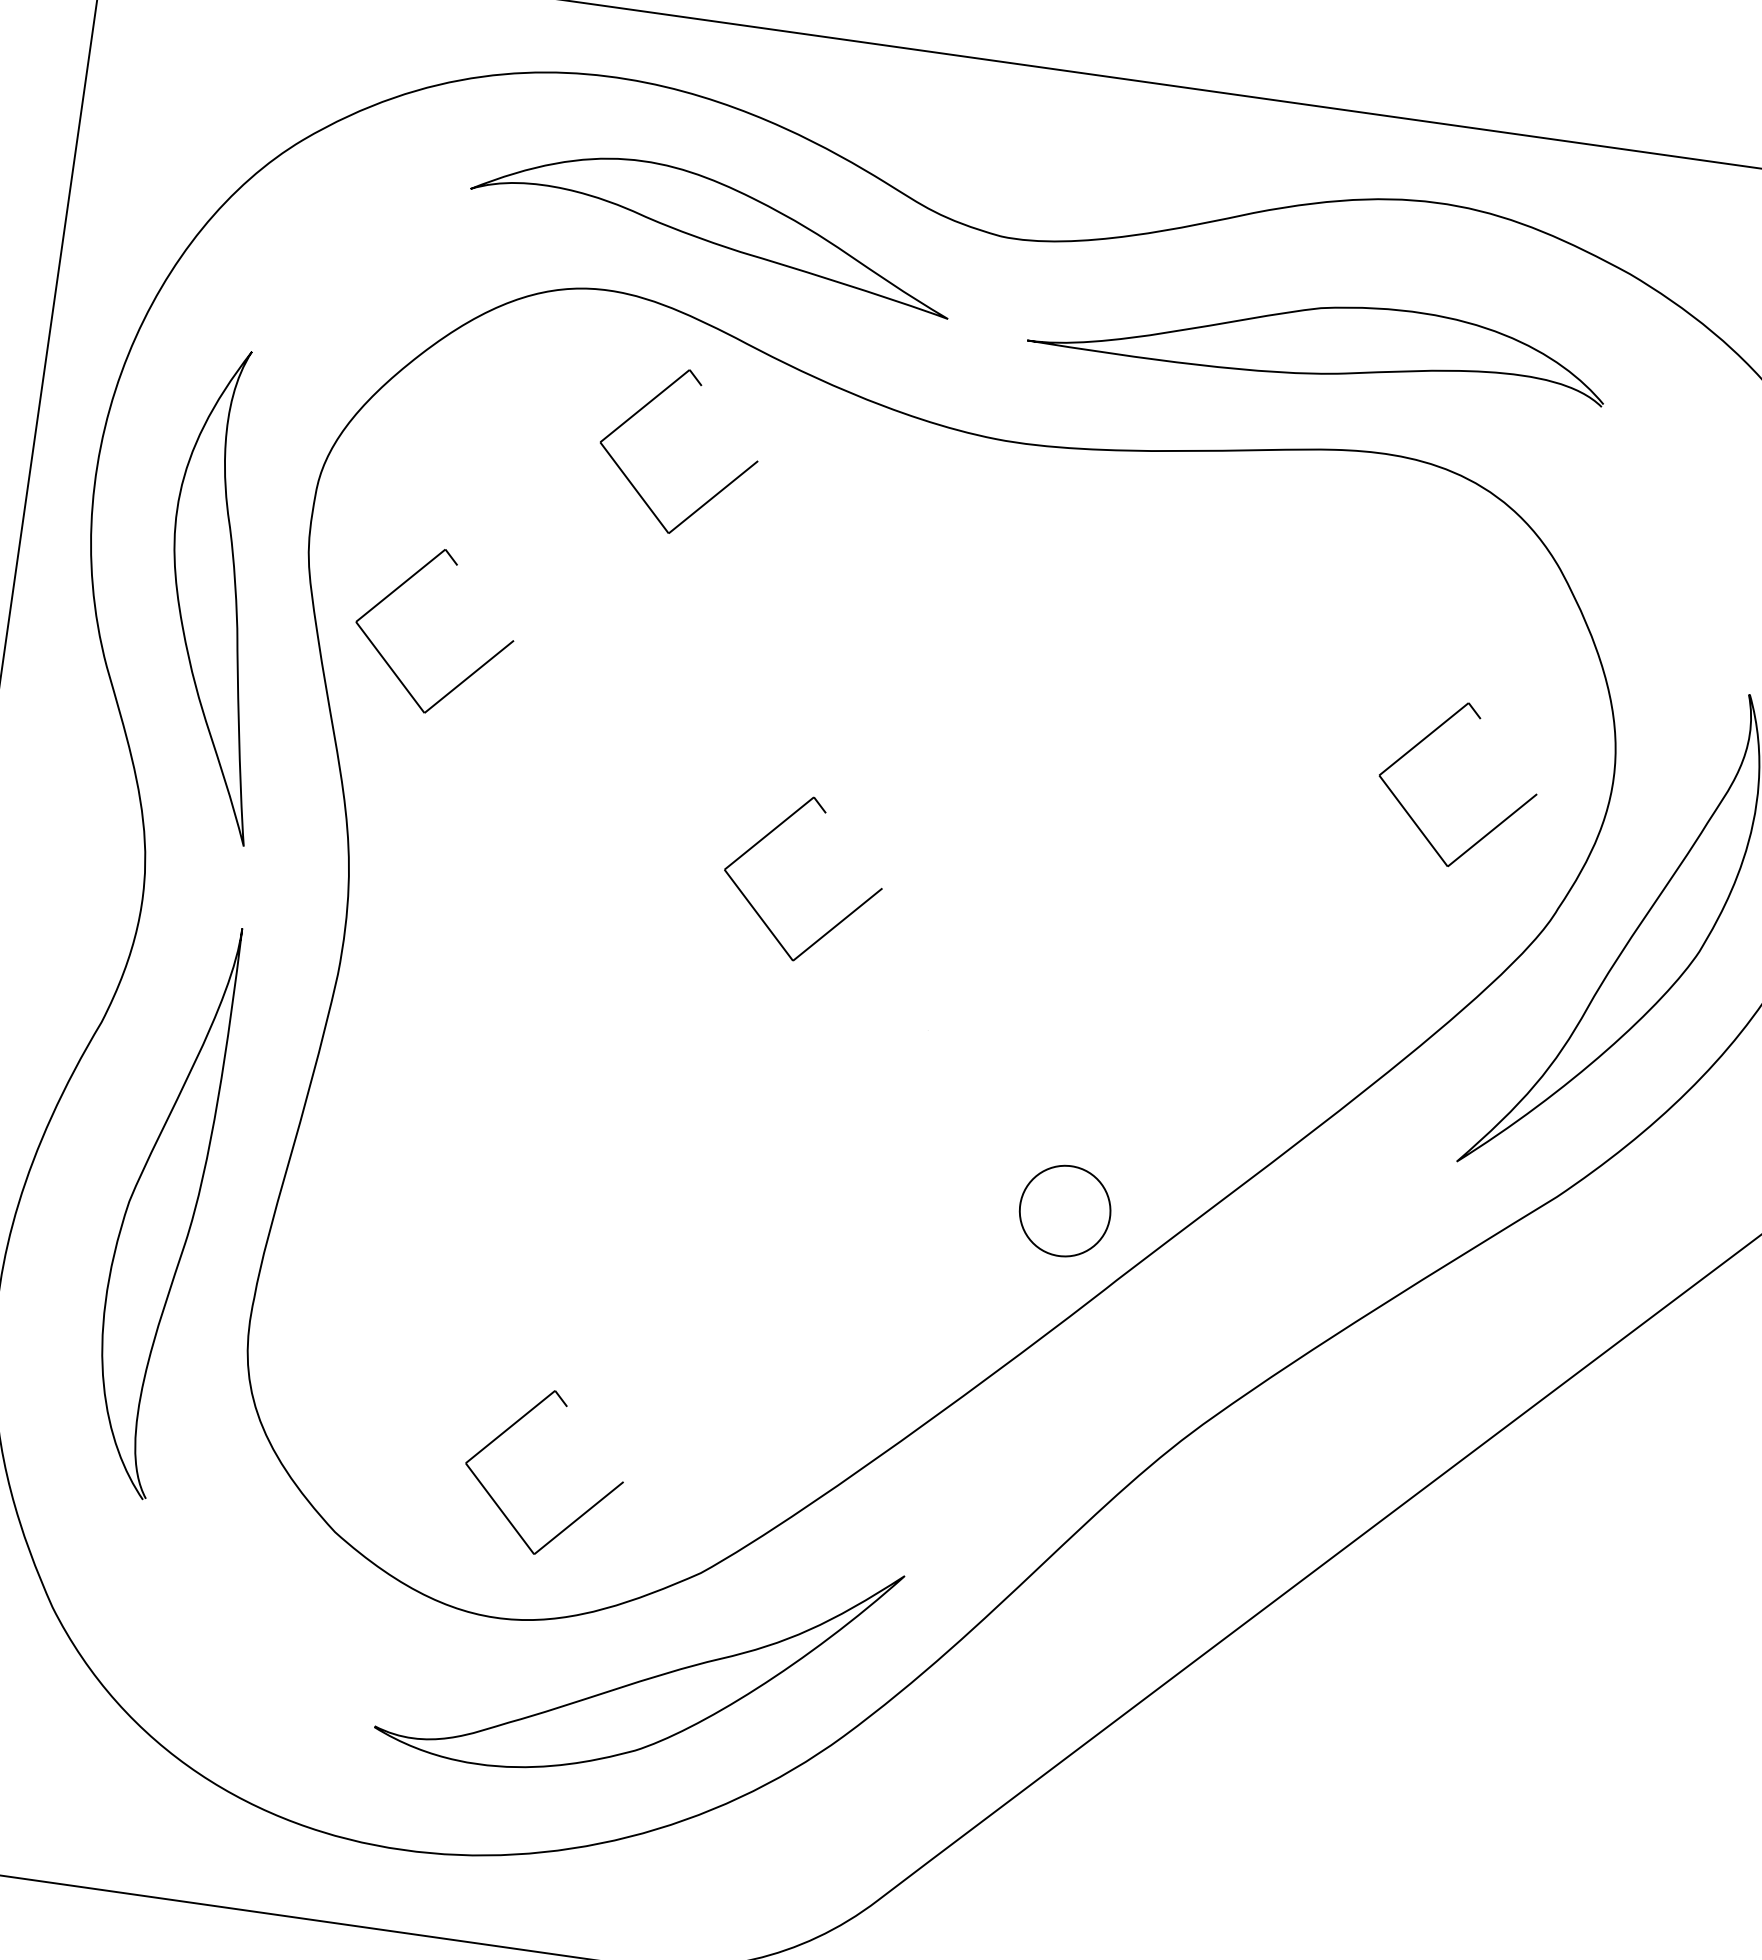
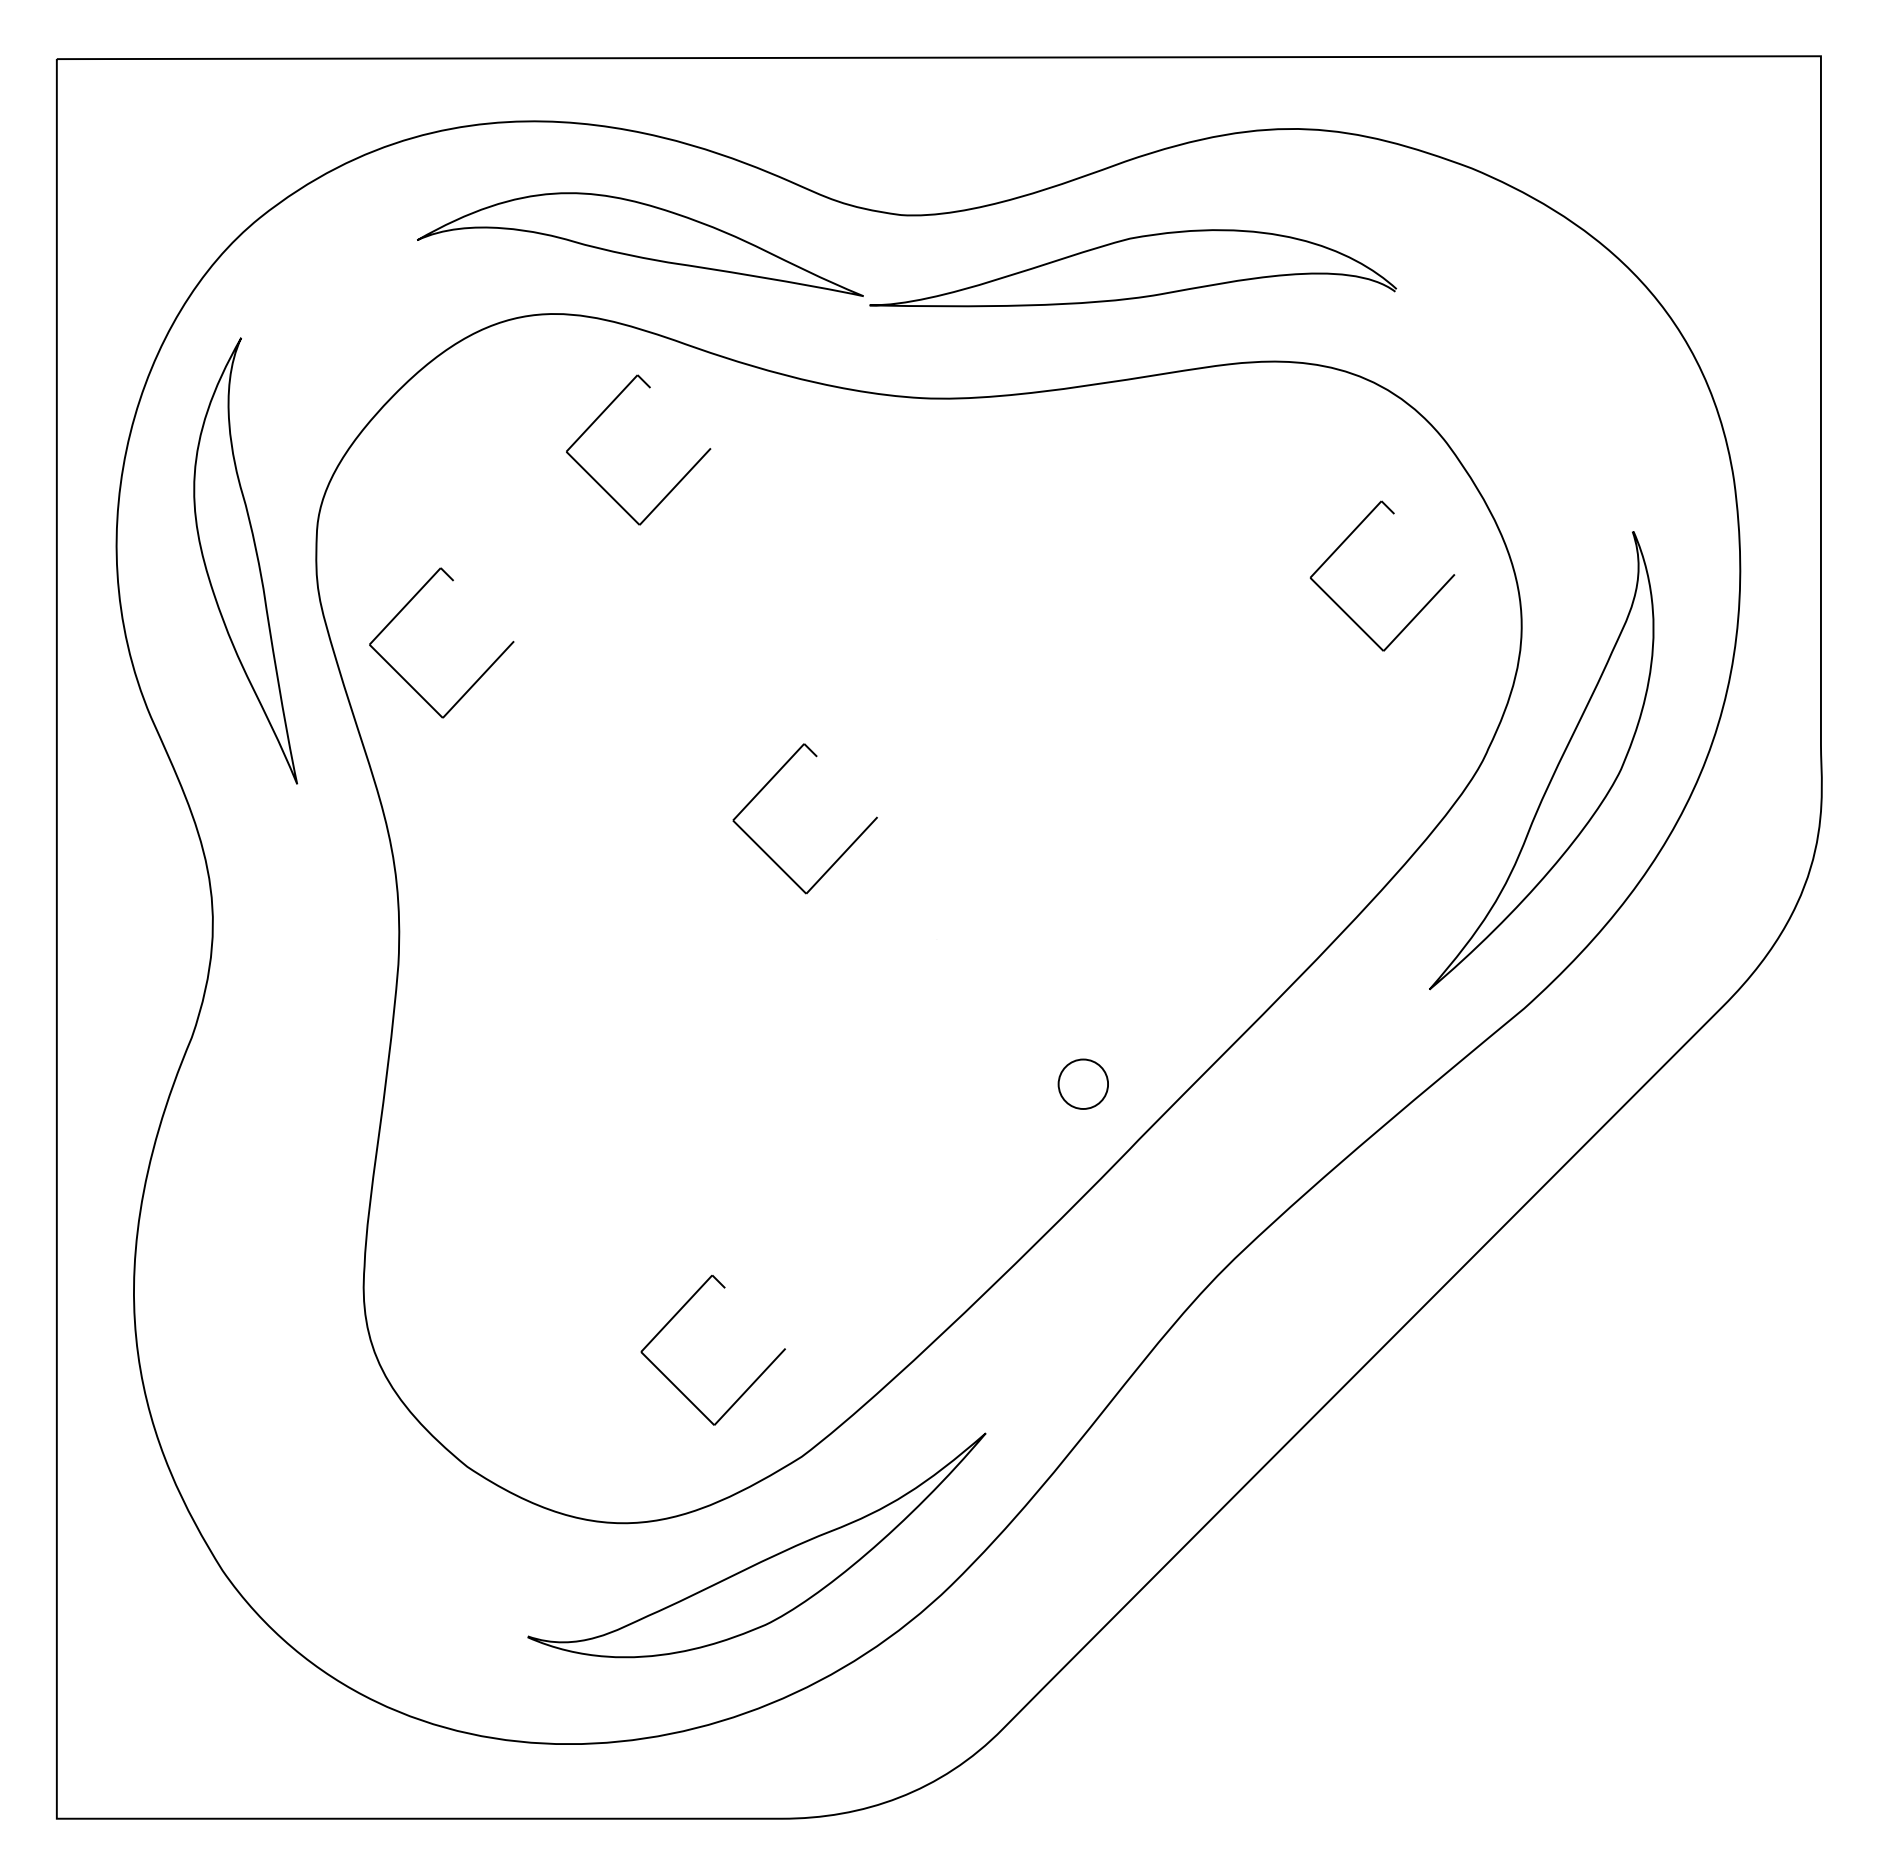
curve: (1320, 372) -> (1137, 296), moved
part: (222, 594) -> (245, 560), moved
part: (1425, 739) -> (1347, 539), moved
curve: (131, 1199) -> (241, 1193), removed
circle: (1065, 1211) -> (1083, 1084), size x0.6
part: (511, 1428) -> (677, 1314), moved

